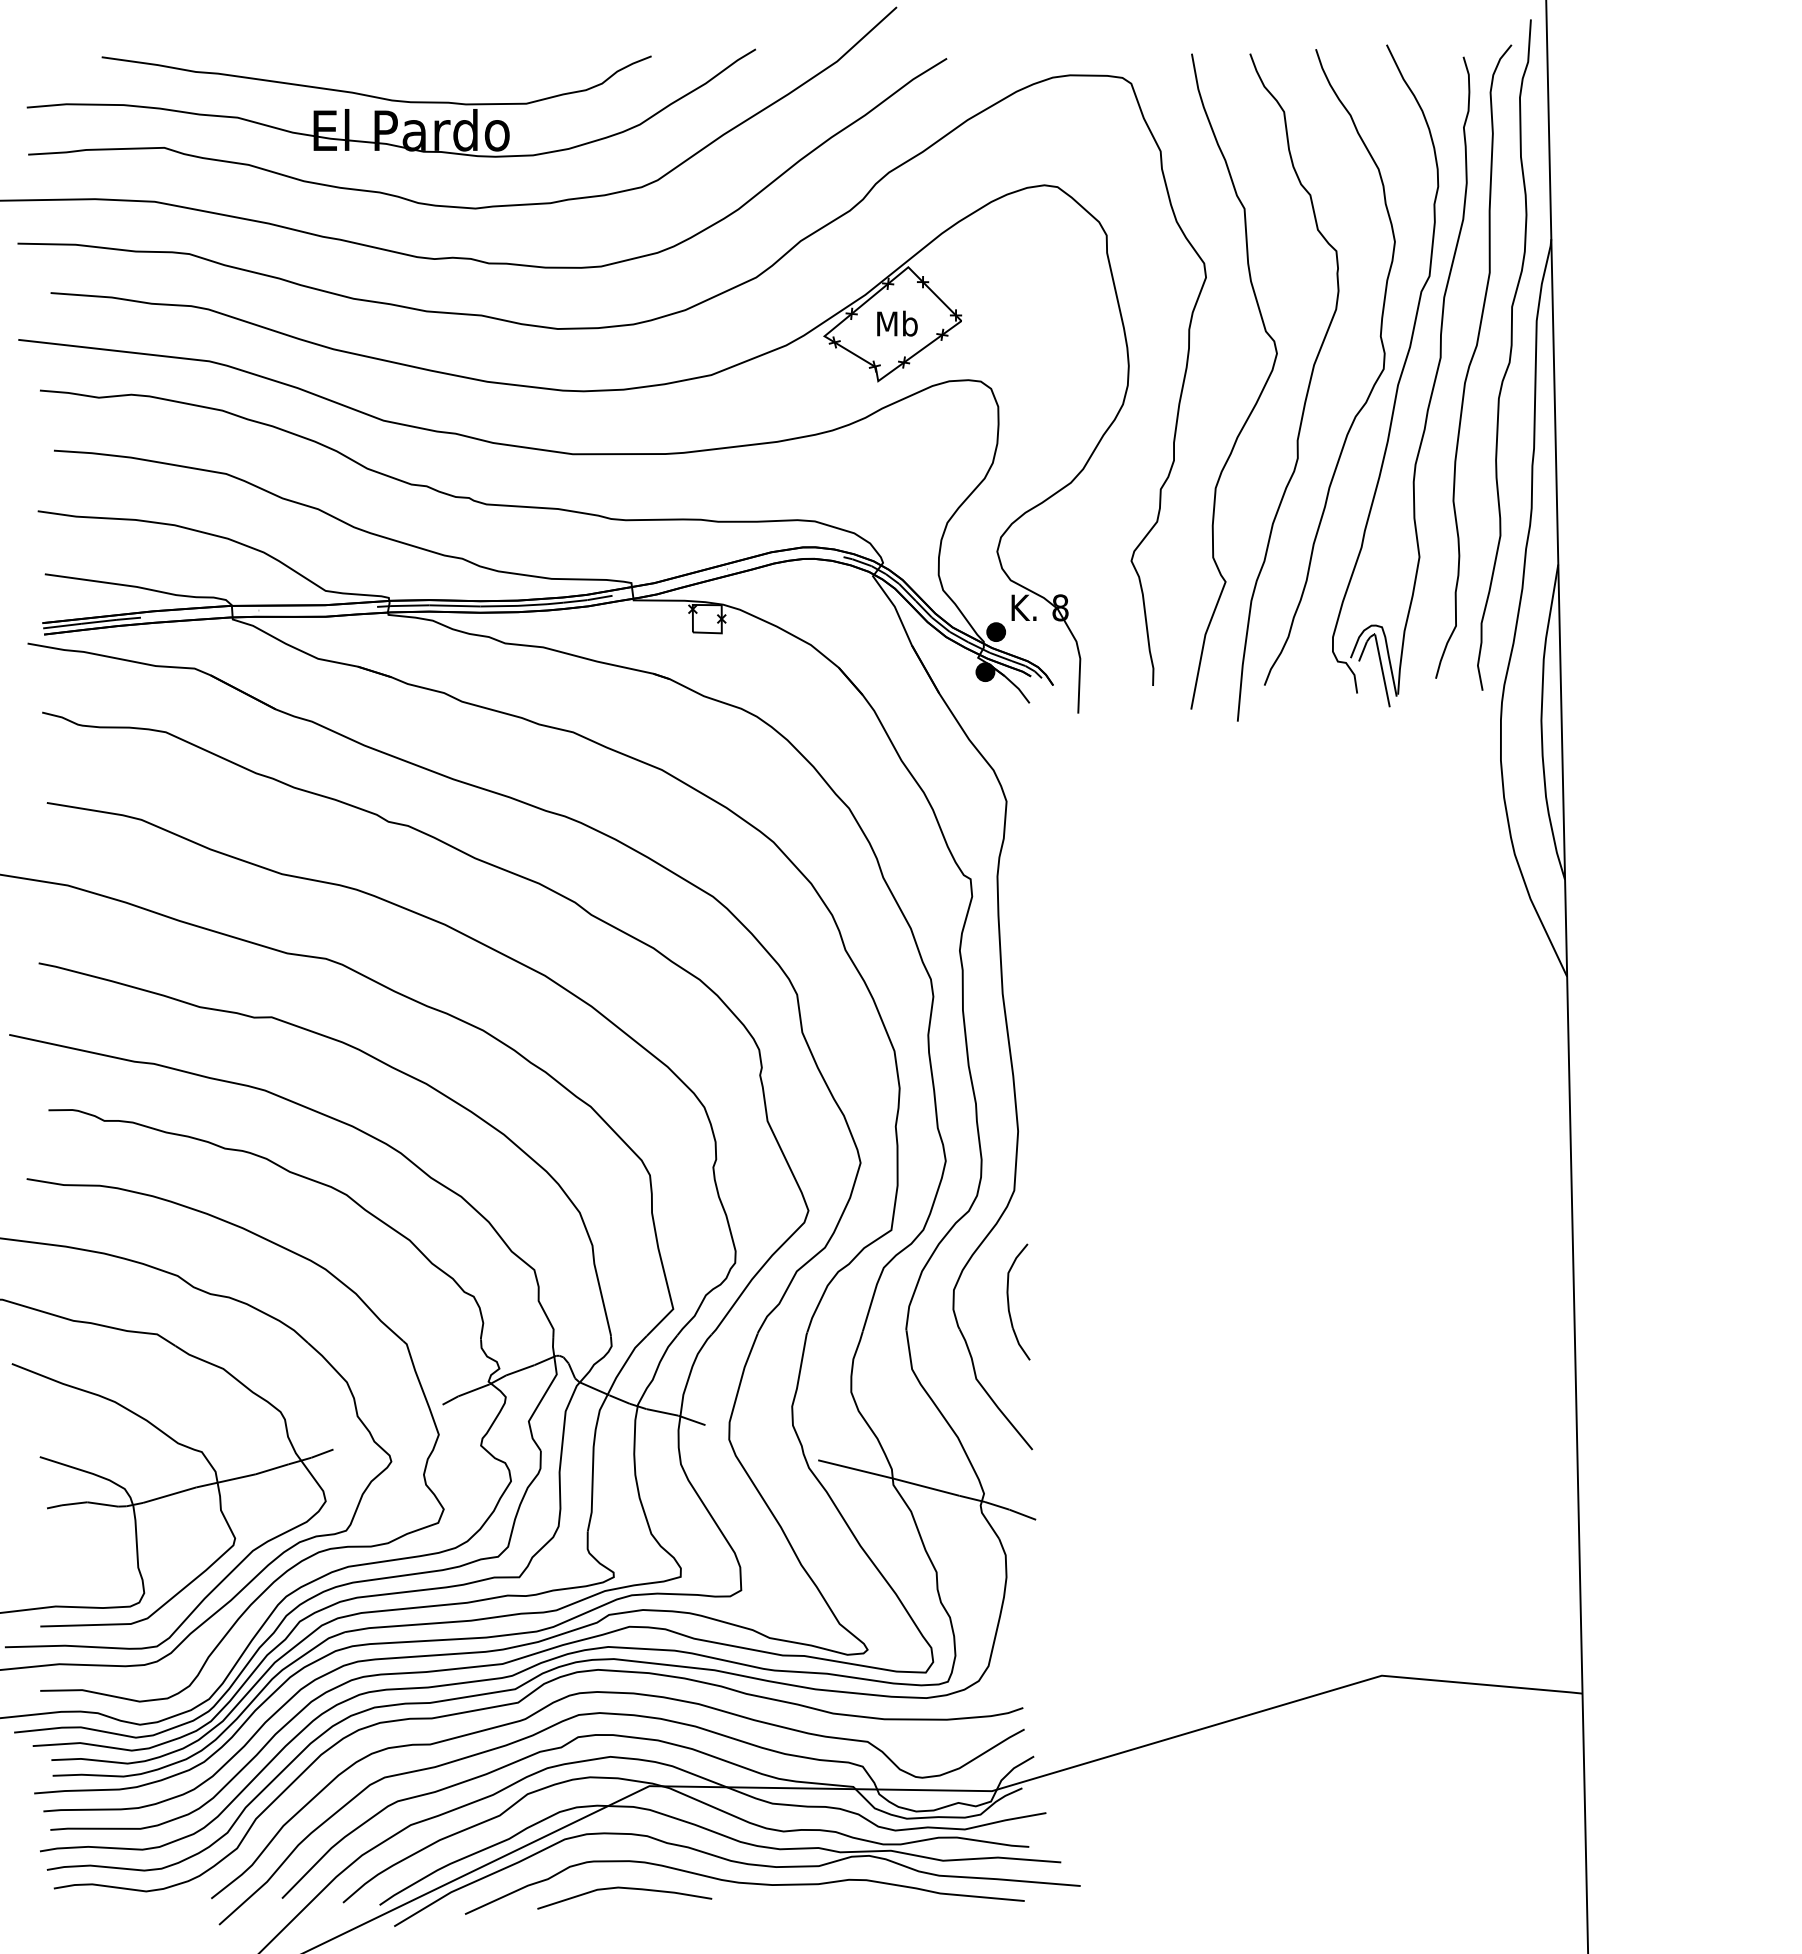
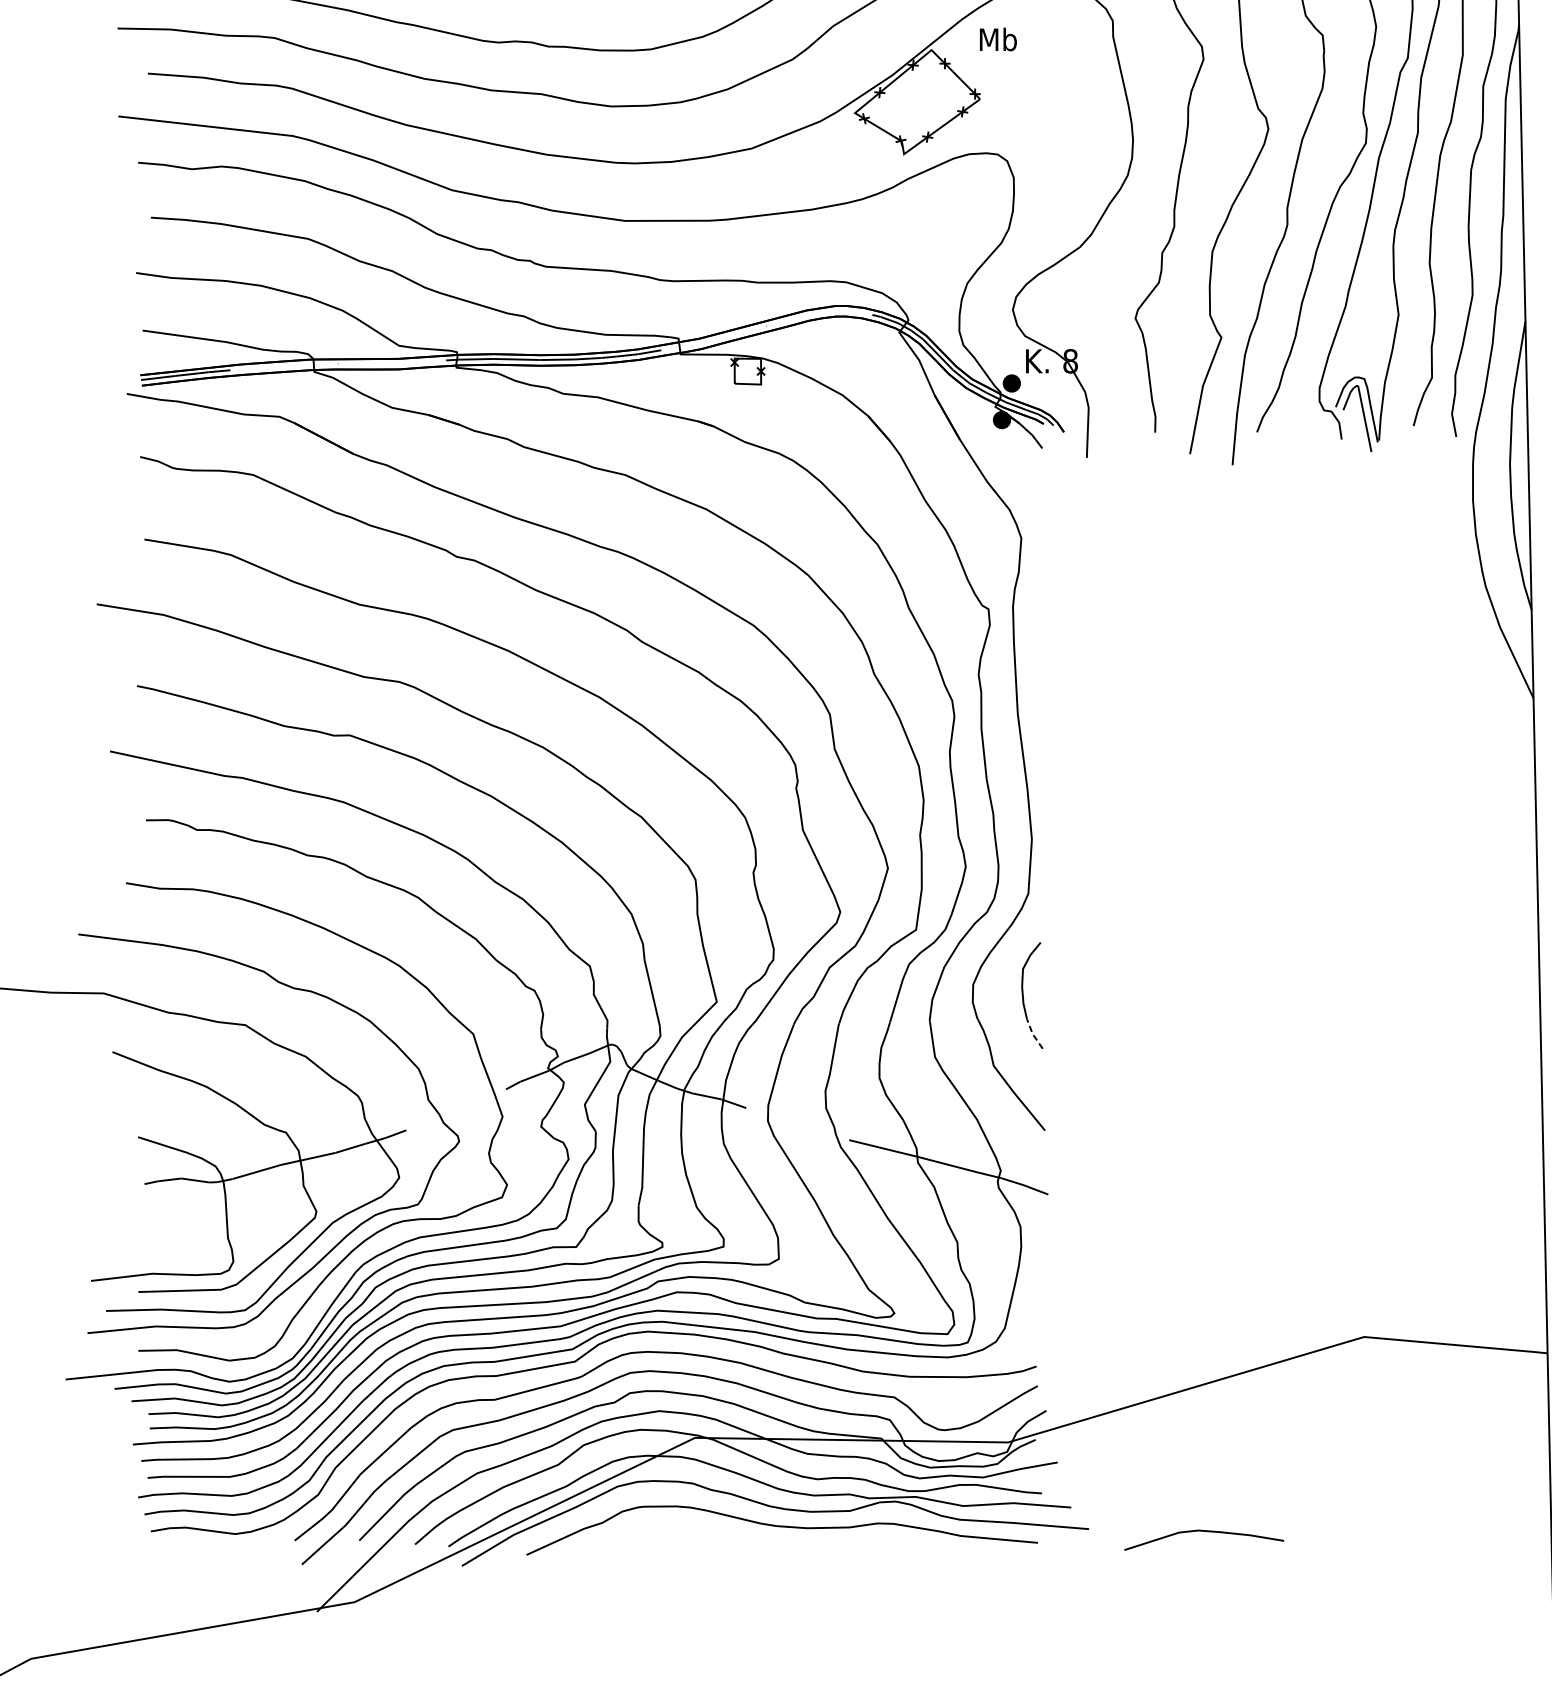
text: (897, 323) -> (998, 39), moved
line: (1019, 1344) -> (1033, 1034), solid -> dashed
curve: (626, 1889) -> (1205, 1532), moved

